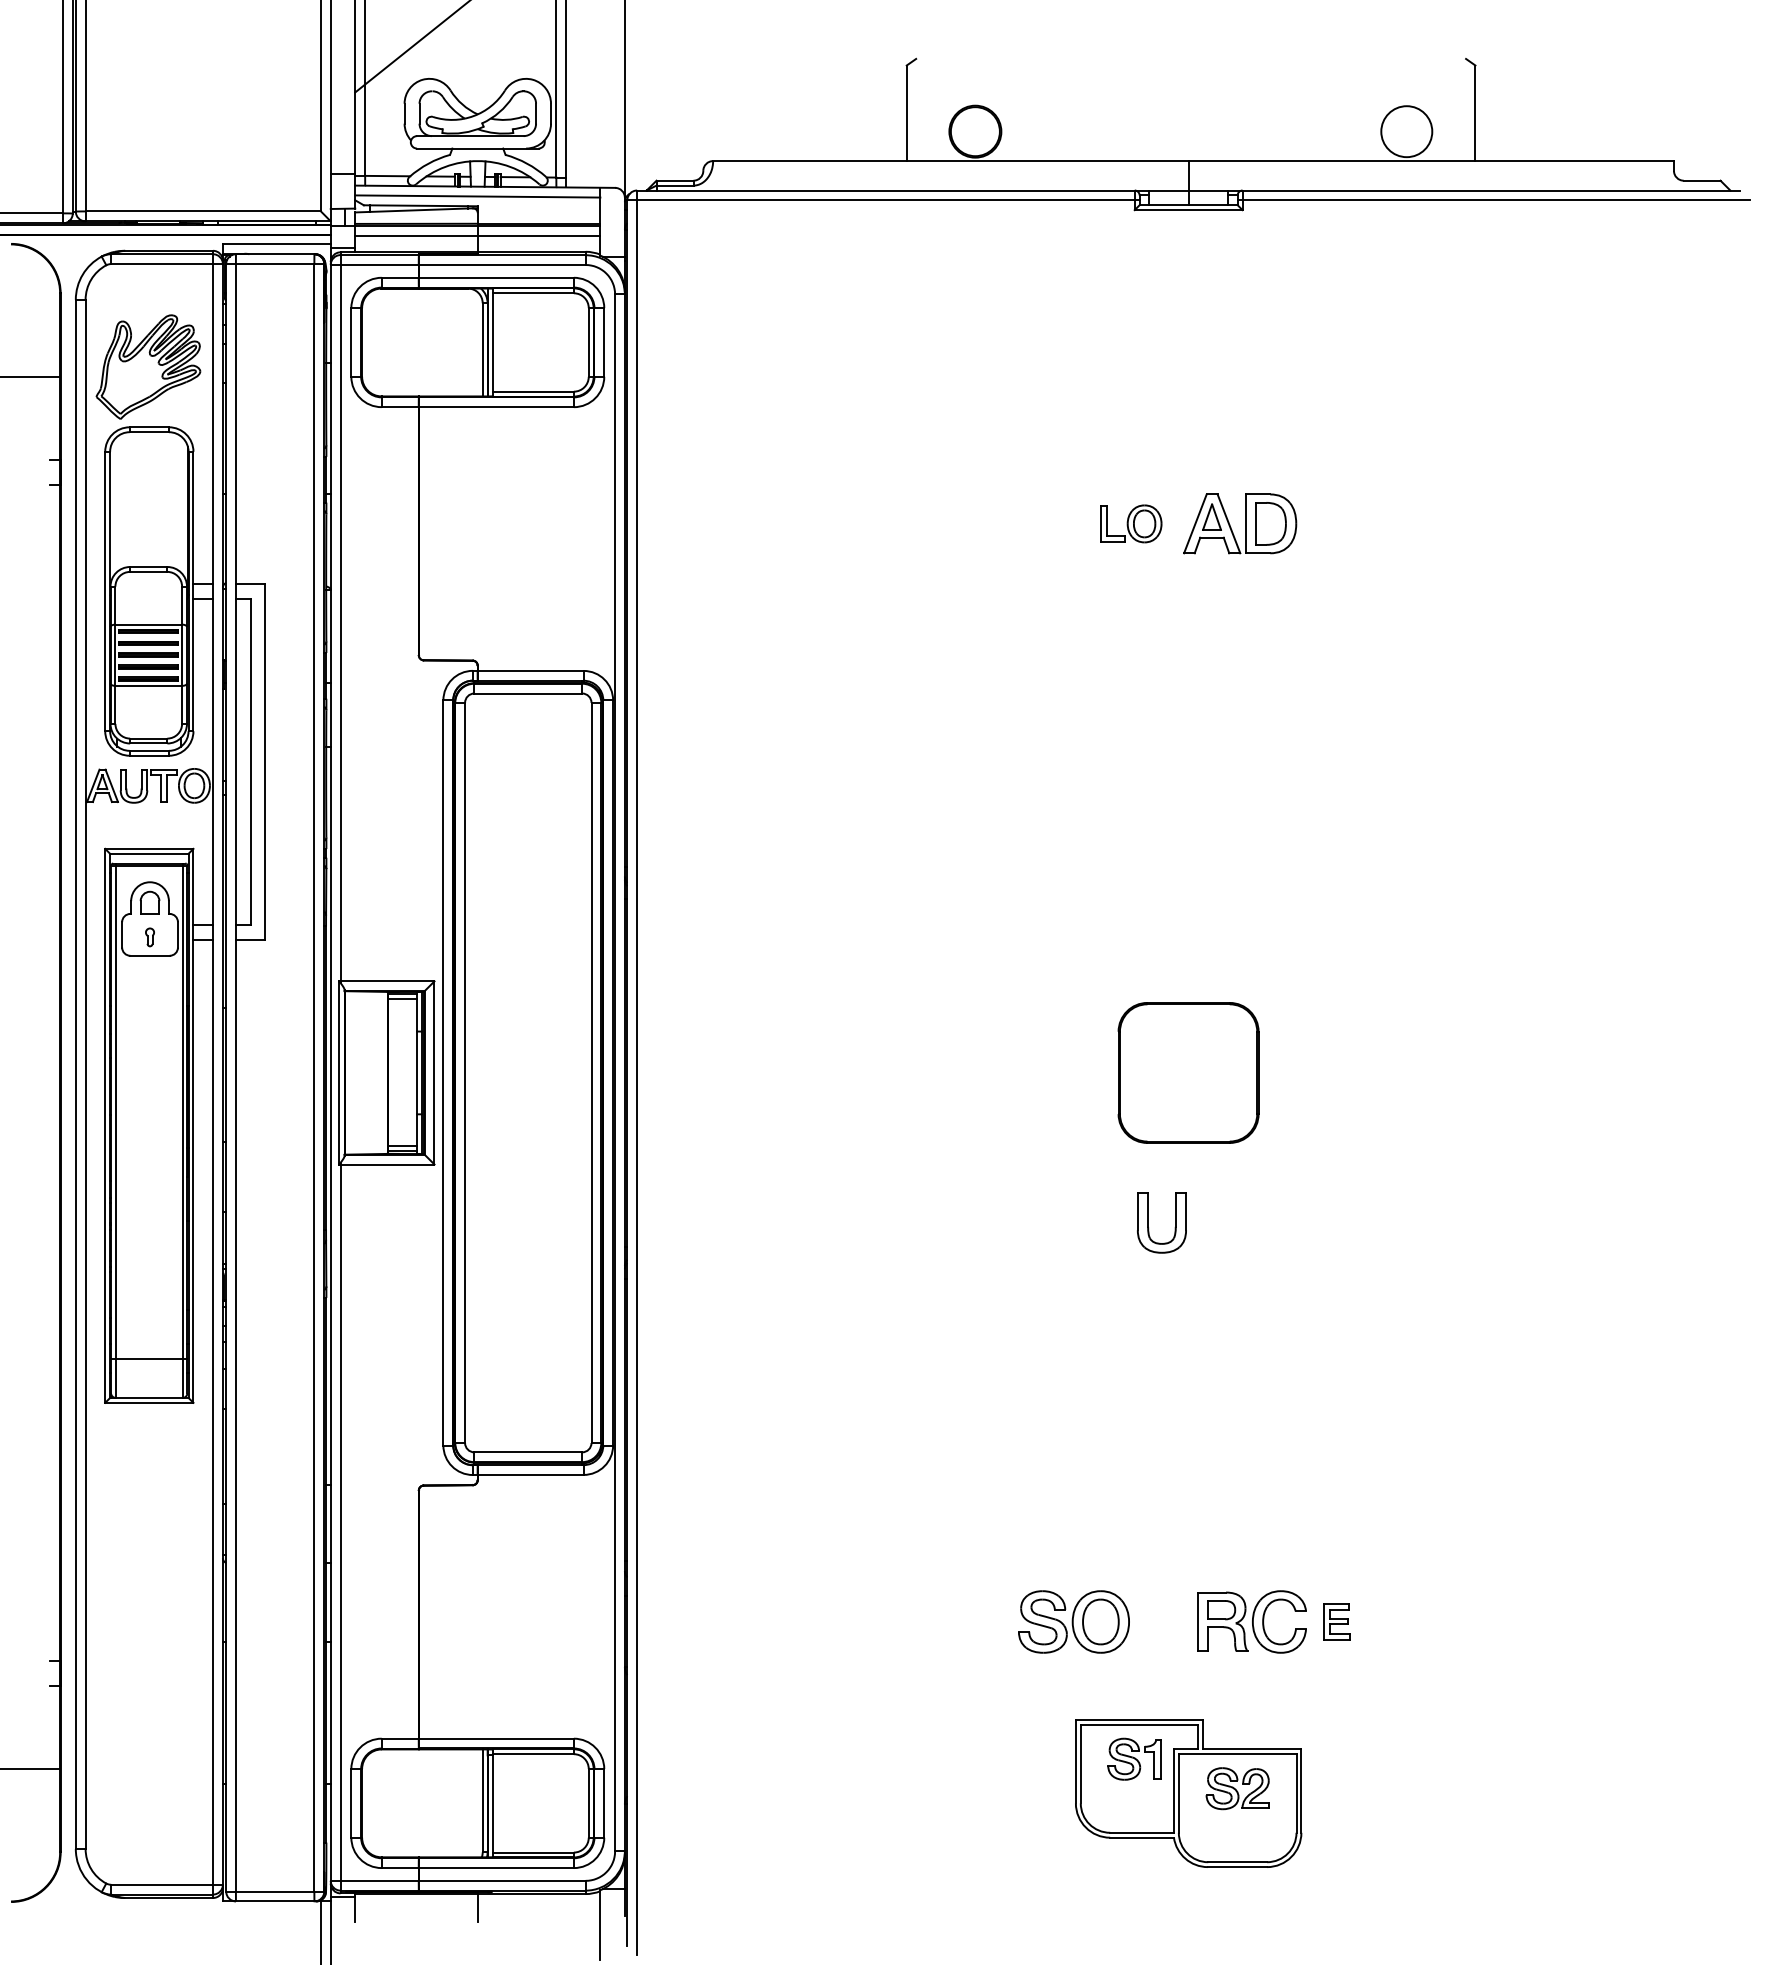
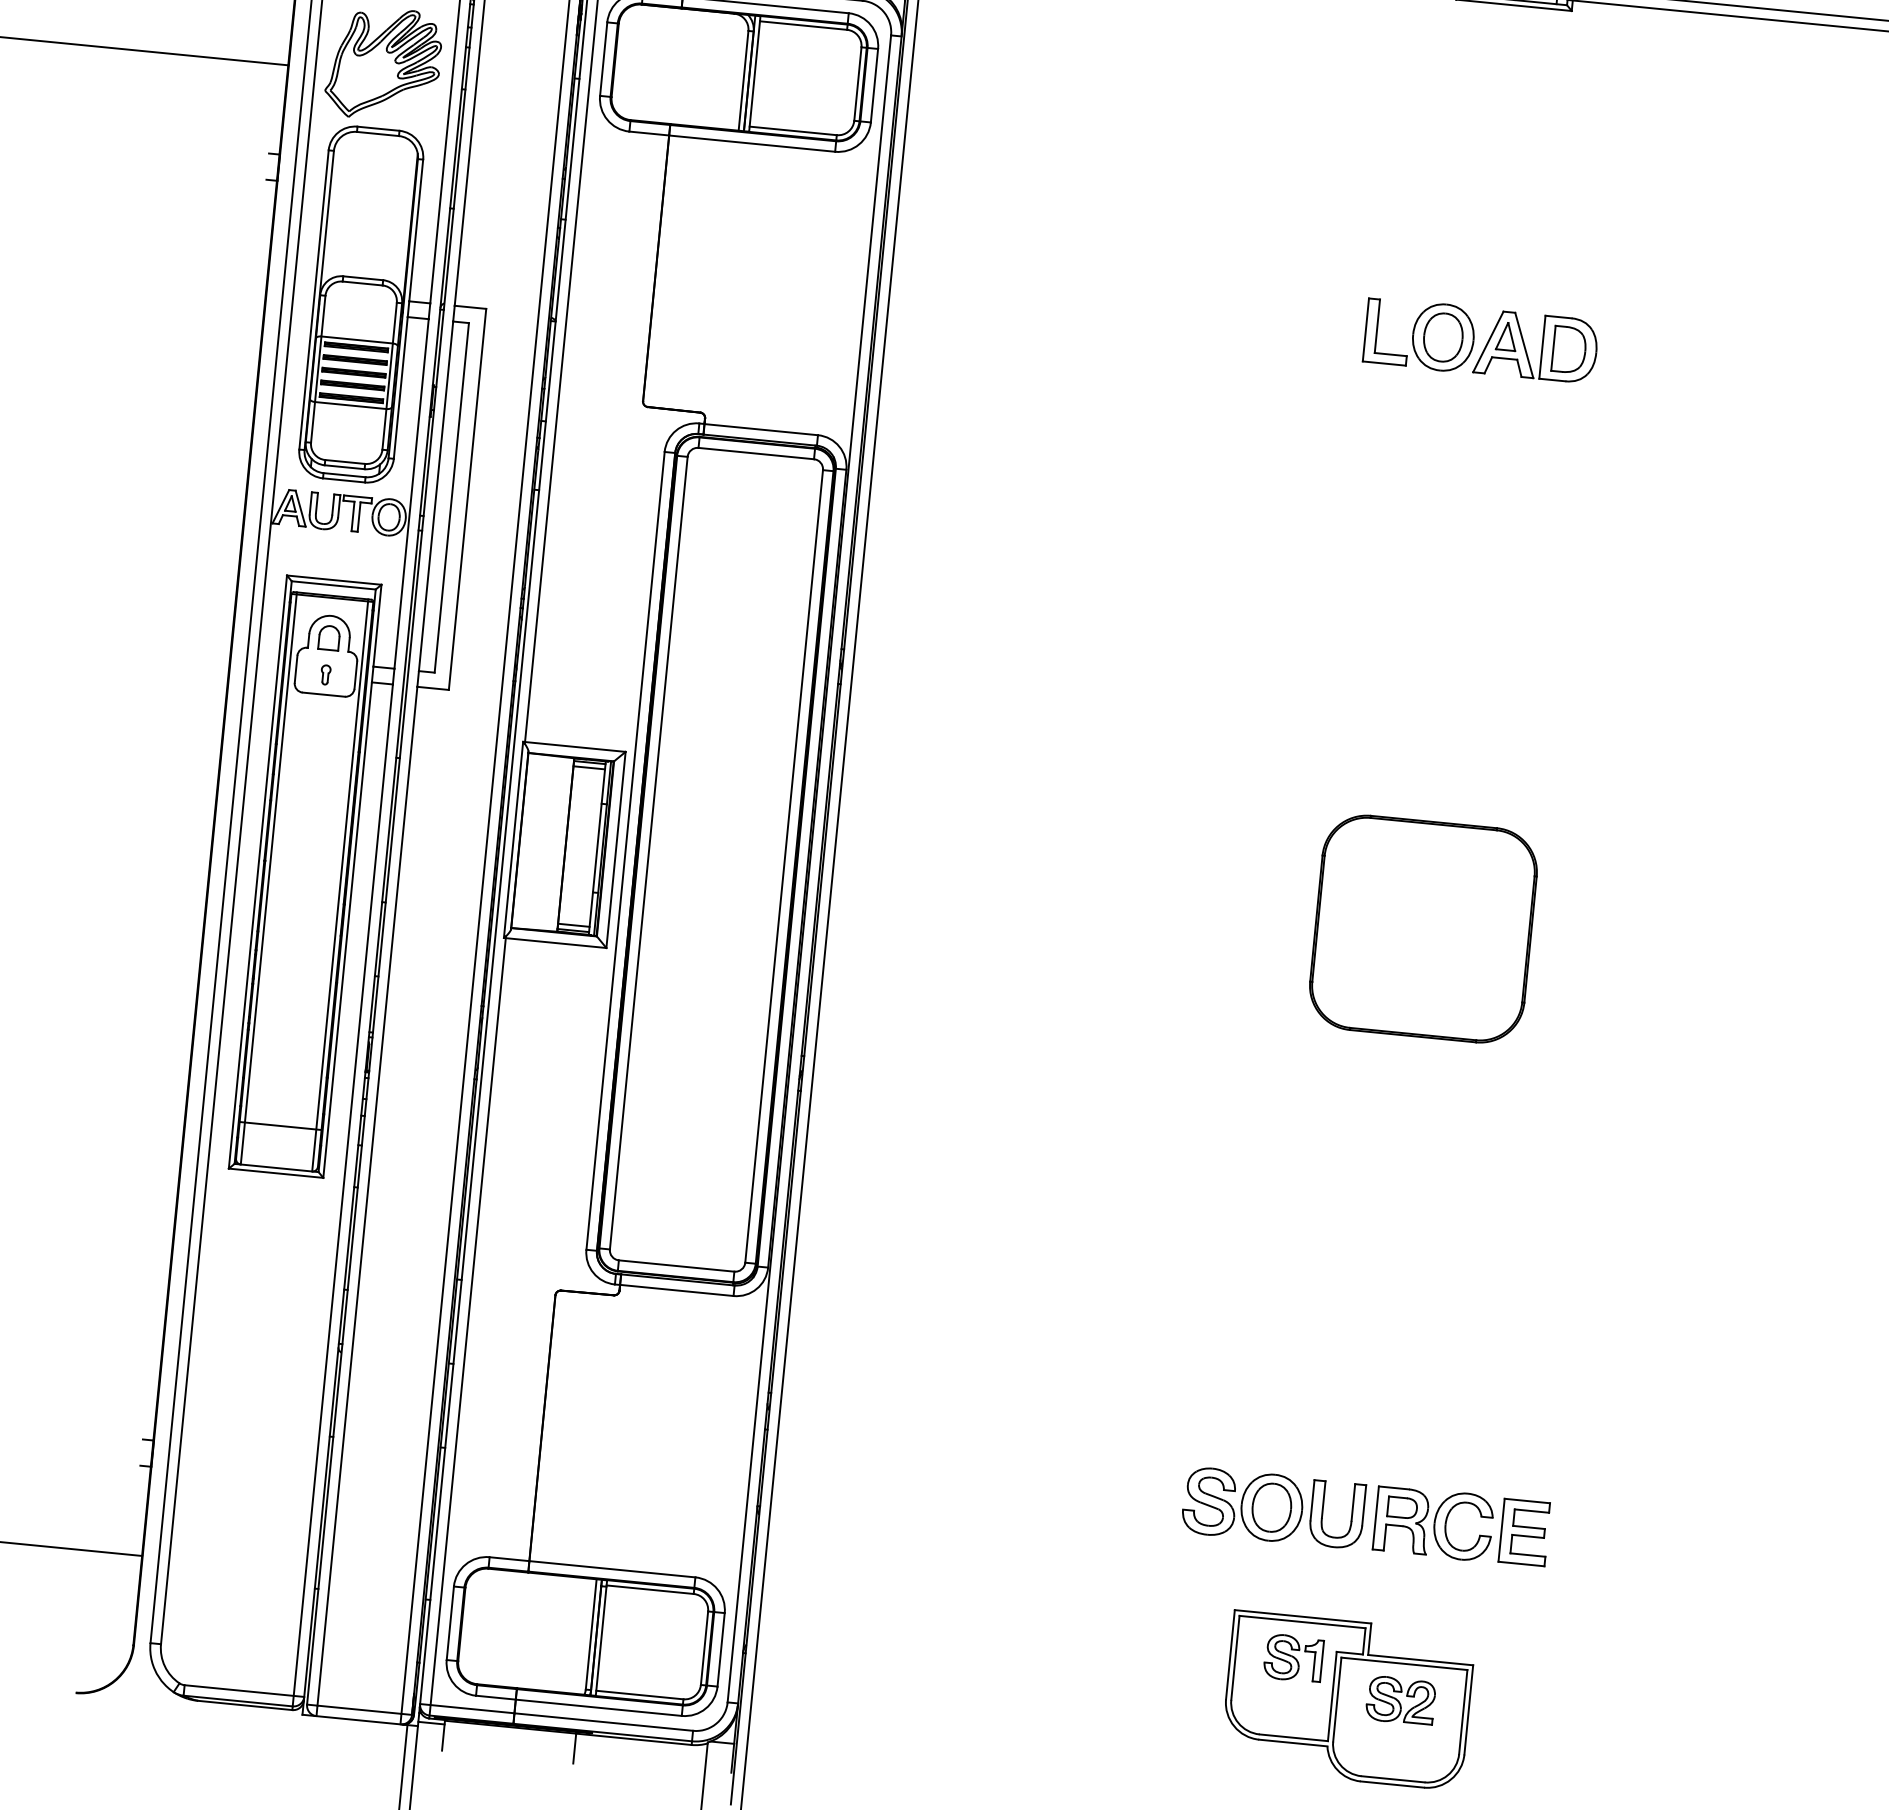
part: (1131, 523) -> (1419, 334), size x1.67
part: (1188, 1072) -> (1423, 928), size x1.43
part: (1148, 1222) -> (1322, 1513), moved
part: (1336, 1621) -> (1524, 1531), size x1.67

